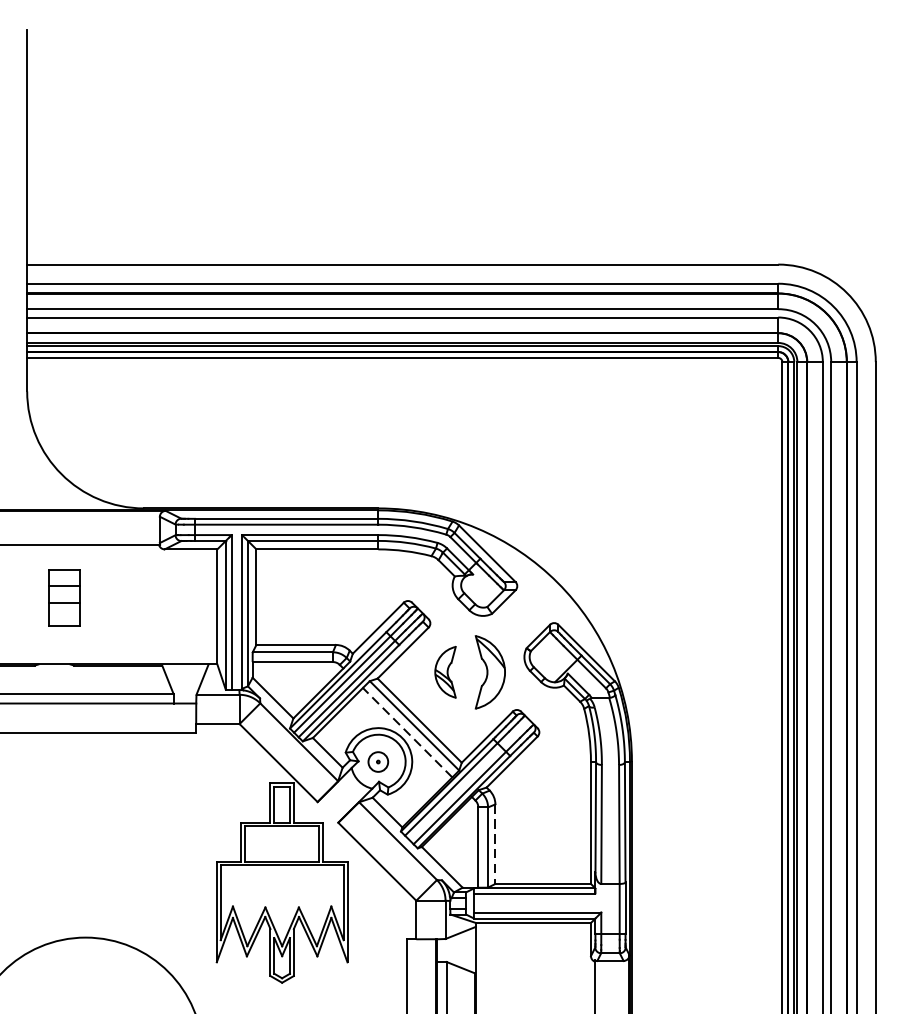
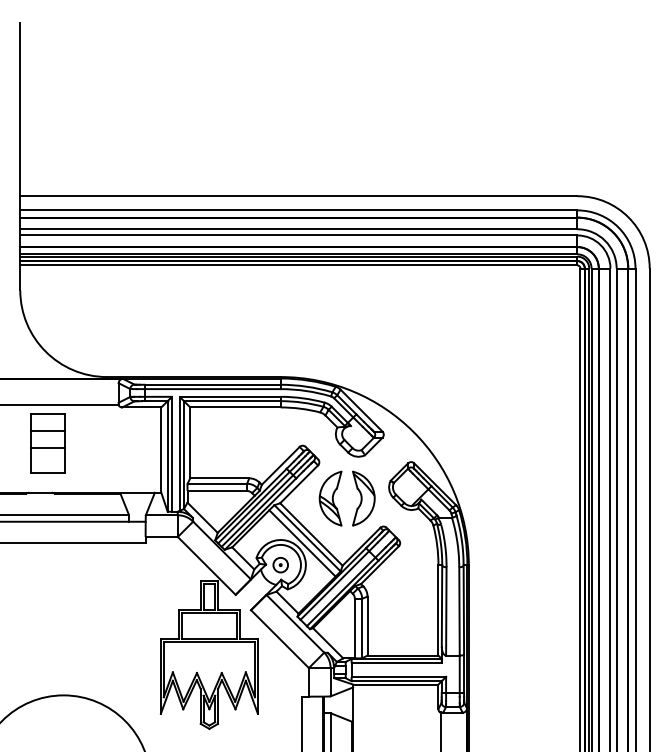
part: (63, 598) -> (47, 443), size x1.43
part: (445, 672) -> (330, 498), size x1.43
line: (407, 732) -> (302, 543), dashed -> solid
line: (495, 844) -> (367, 626), dashed -> solid

